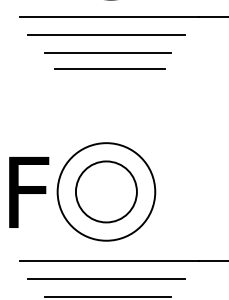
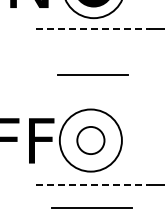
line: (110, 17) -> (93, 29), solid -> dashed
line: (105, 34) -> (90, 40), removed
line: (107, 53) -> (91, 52), removed
line: (108, 67) -> (92, 74), moved
circle: (105, 191) -> (90, 140), size x0.7
line: (110, 260) -> (93, 184), solid -> dashed
line: (105, 278) -> (90, 195), removed

